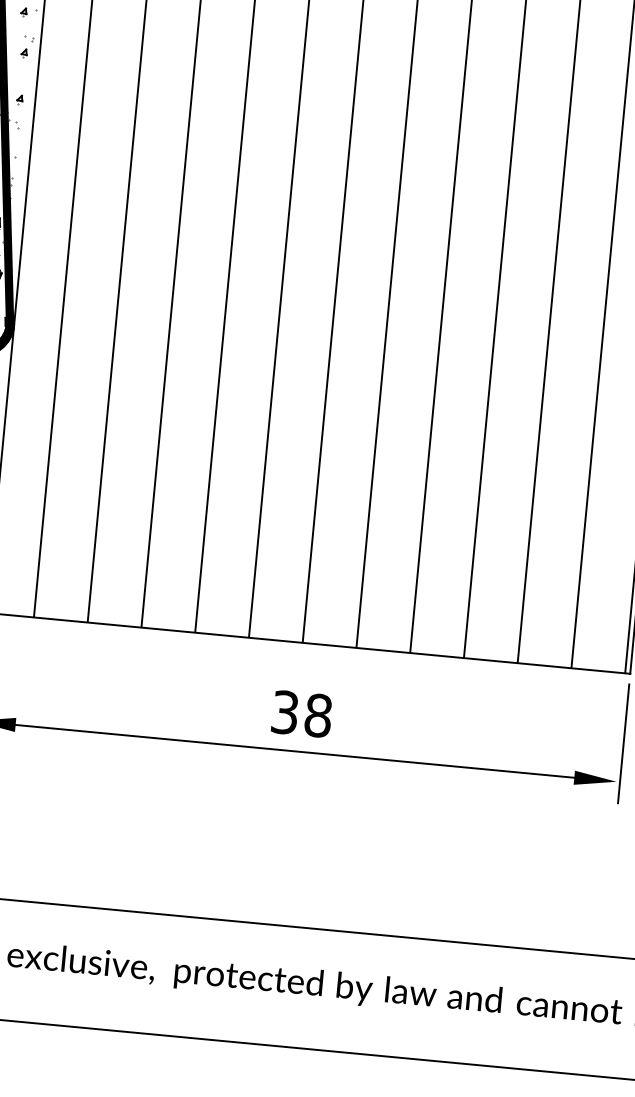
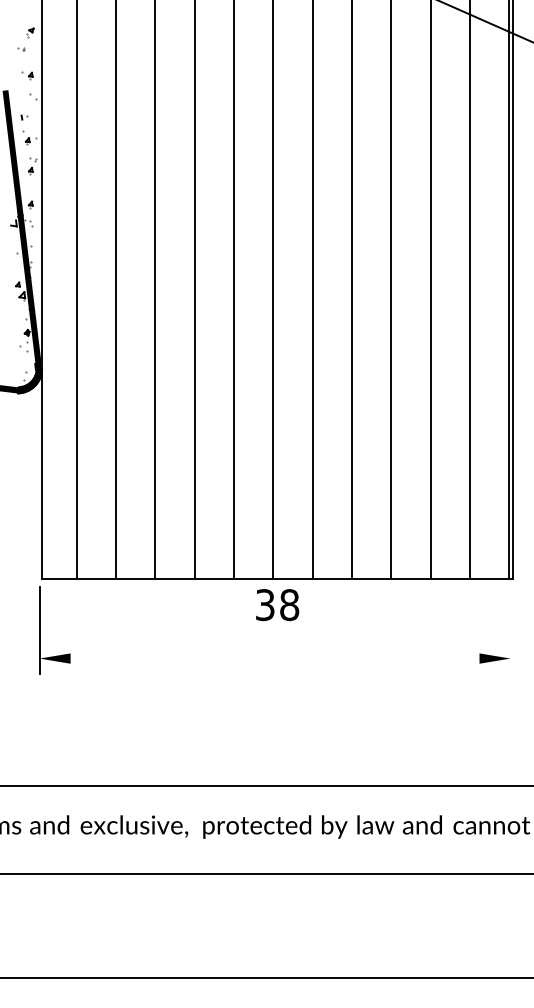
text: (301, 714) -> (277, 605), moved
line: (622, 743) -> (512, 630), removed
line: (294, 751) -> (274, 658), removed

